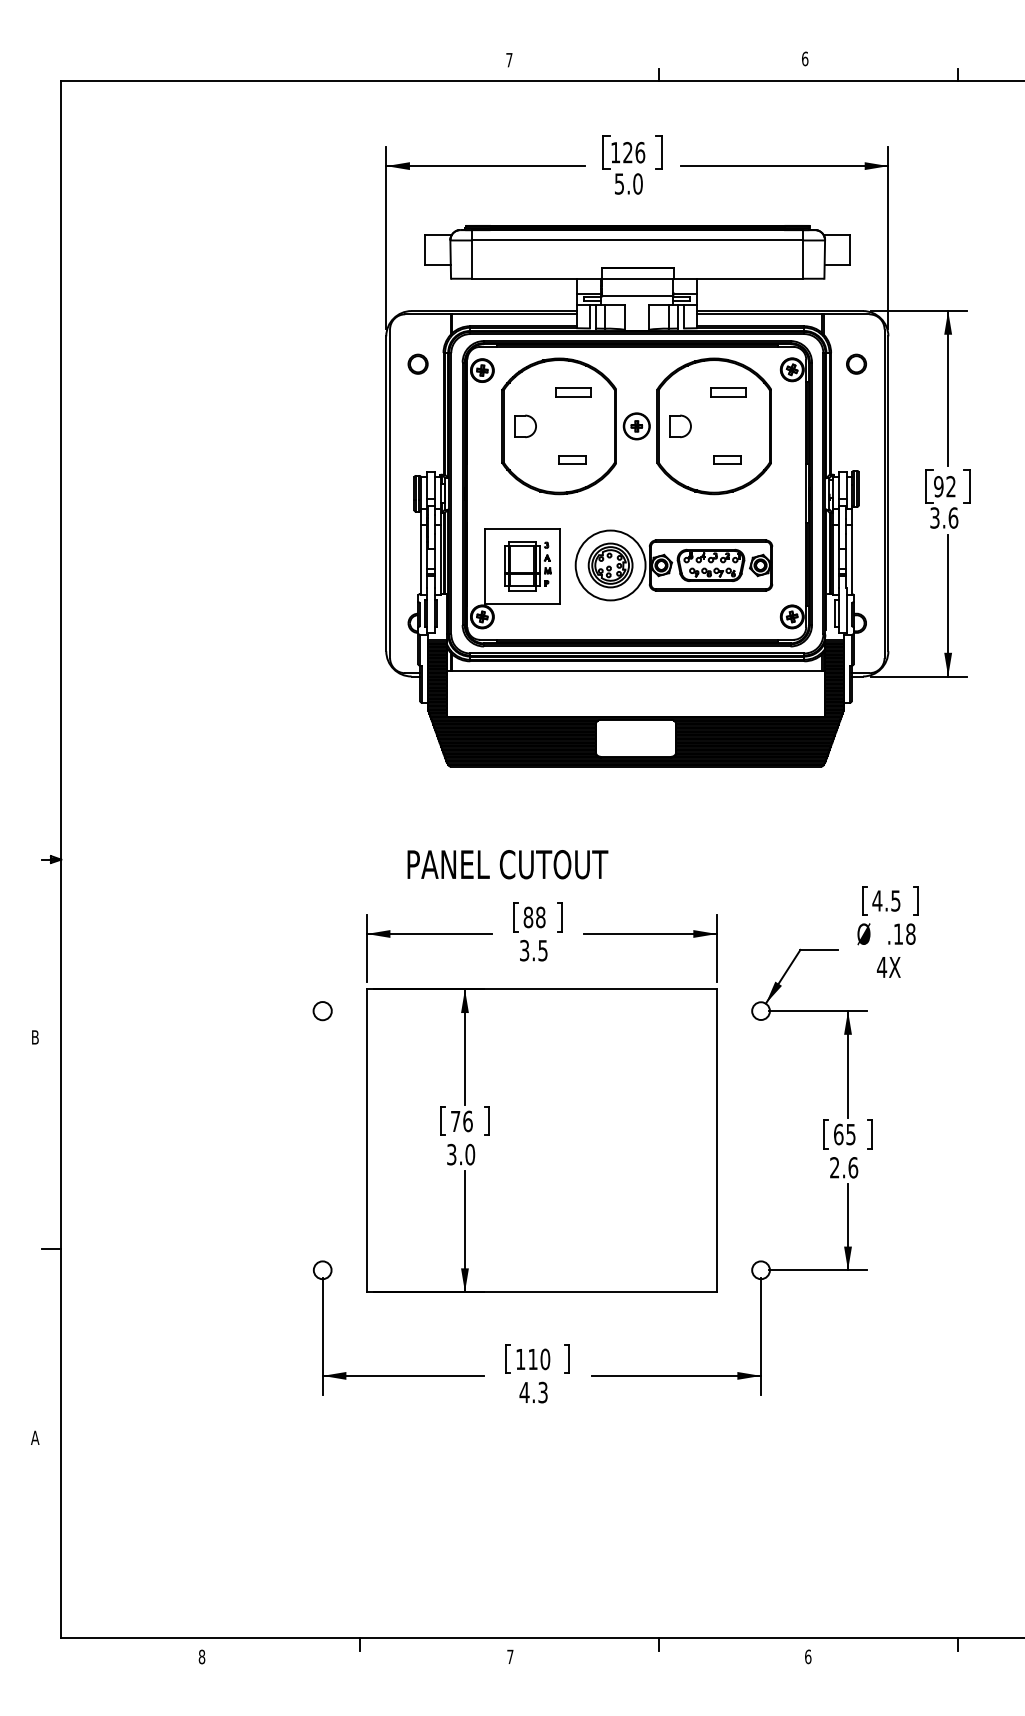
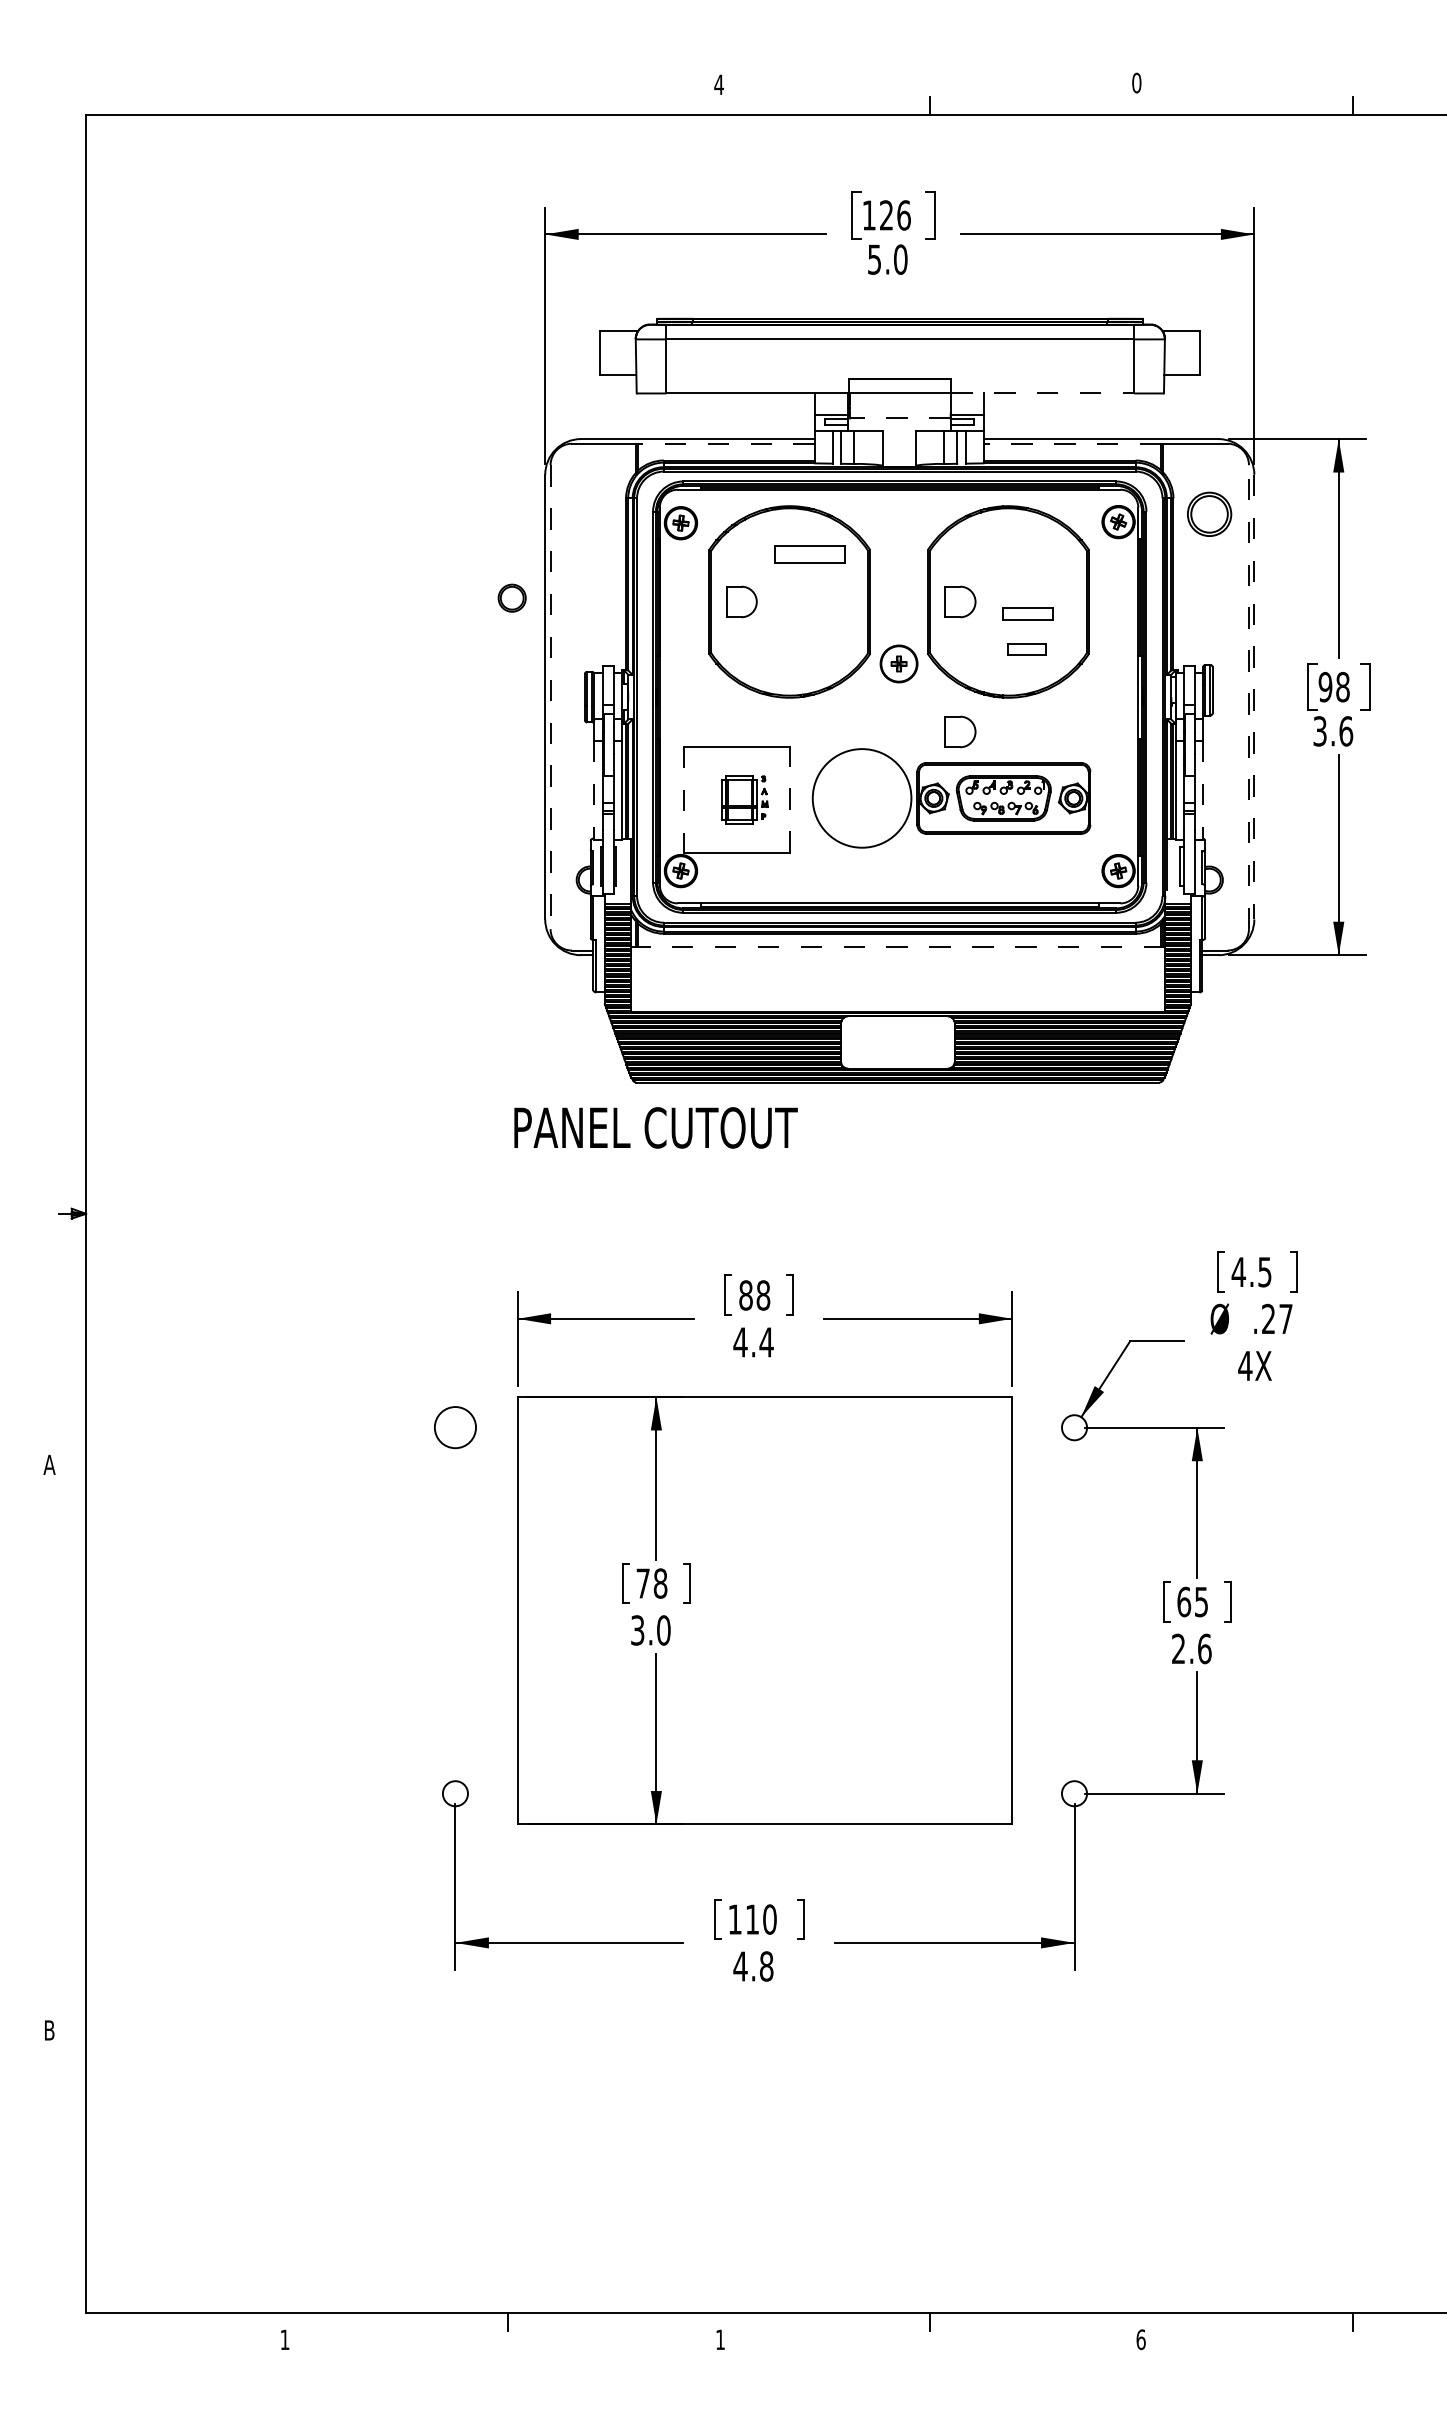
text: (804, 58) -> (1136, 82), 6 -> 0
text: (508, 59) -> (718, 84), 7 -> 4
line: (739, 278) -> (1043, 393), solid -> dashed
line: (637, 296) -> (899, 418), solid -> dashed
line: (514, 314) -> (726, 443), solid -> dashed
line: (759, 314) -> (1072, 443), solid -> dashed
part: (417, 363) -> (511, 597), moved
part: (855, 363) -> (1208, 513), size x1.6
part: (572, 392) -> (808, 553), size x1.4
part: (727, 392) -> (1027, 613), moved
part: (636, 426) -> (898, 663), moved
part: (572, 460) -> (808, 649), removed
text: (950, 486) -> (1342, 687), 92 -> 98
line: (389, 494) -> (550, 697), solid -> dashed
line: (884, 494) -> (1248, 697), solid -> dashed
line: (888, 494) -> (1254, 697), solid -> dashed
part: (680, 518) -> (960, 731), added
line: (421, 559) -> (594, 790), solid -> dashed
line: (852, 559) -> (1203, 790), solid -> dashed
part: (610, 565) -> (861, 798), removed
line: (484, 566) -> (684, 799), solid -> dashed
part: (527, 566) -> (744, 799), size x0.7
line: (559, 566) -> (790, 799), solid -> dashed
line: (635, 671) -> (897, 947), solid -> dashed
text: (507, 864) -> (655, 1127), moved
text: (904, 933) -> (1277, 1318), .18 -> .27
text: (533, 950) -> (753, 1342), 3.5 -> 4.4
circle: (322, 1010) -> (455, 1427), size x1.6
text: (35, 1037) -> (49, 1464), B -> A
text: (467, 1121) -> (660, 1583), 76 -> 78
line: (51, 1248) -> (72, 1763), removed
text: (542, 1392) -> (766, 1966), 4.3 -> 4.8
text: (35, 1437) -> (49, 2030), A -> B
text: (201, 1656) -> (284, 2339), 8 -> 1
text: (510, 1656) -> (720, 2339), 7 -> 1

